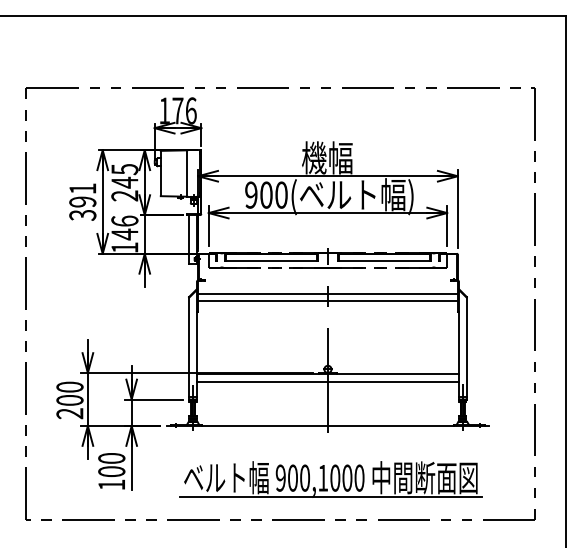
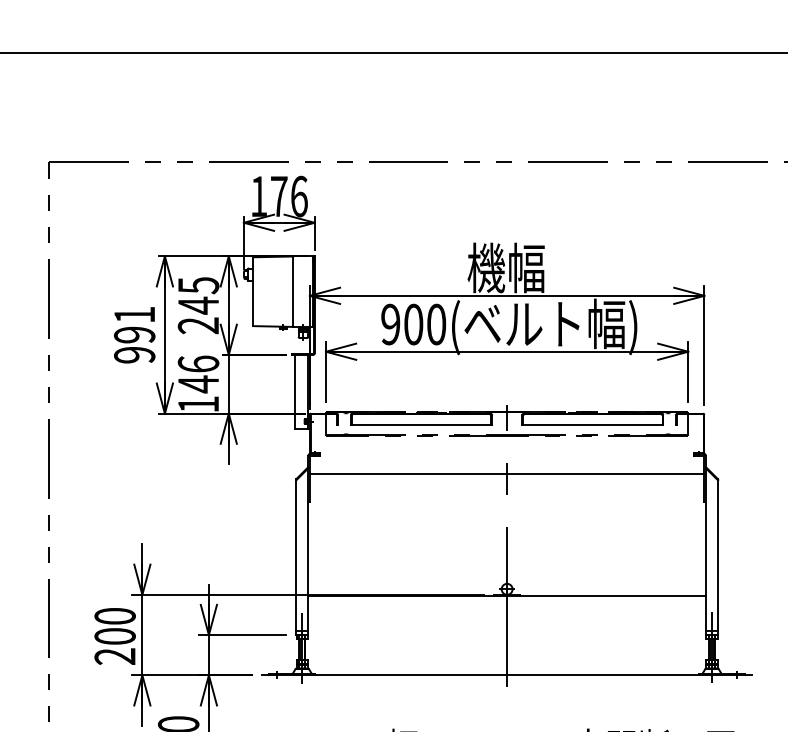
text: (82, 215) -> (134, 355), 391 -> 991
line: (327, 301) -> (506, 486), removed
line: (327, 381) -> (506, 607), removed

